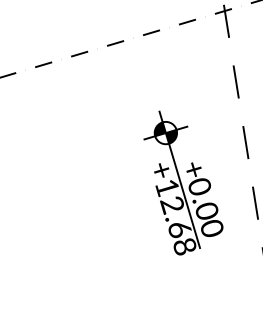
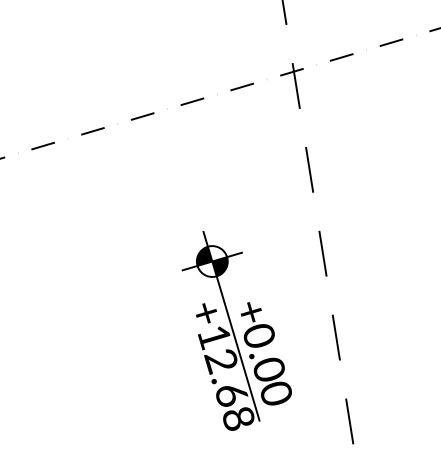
part: (183, 182) -> (236, 330), moved

